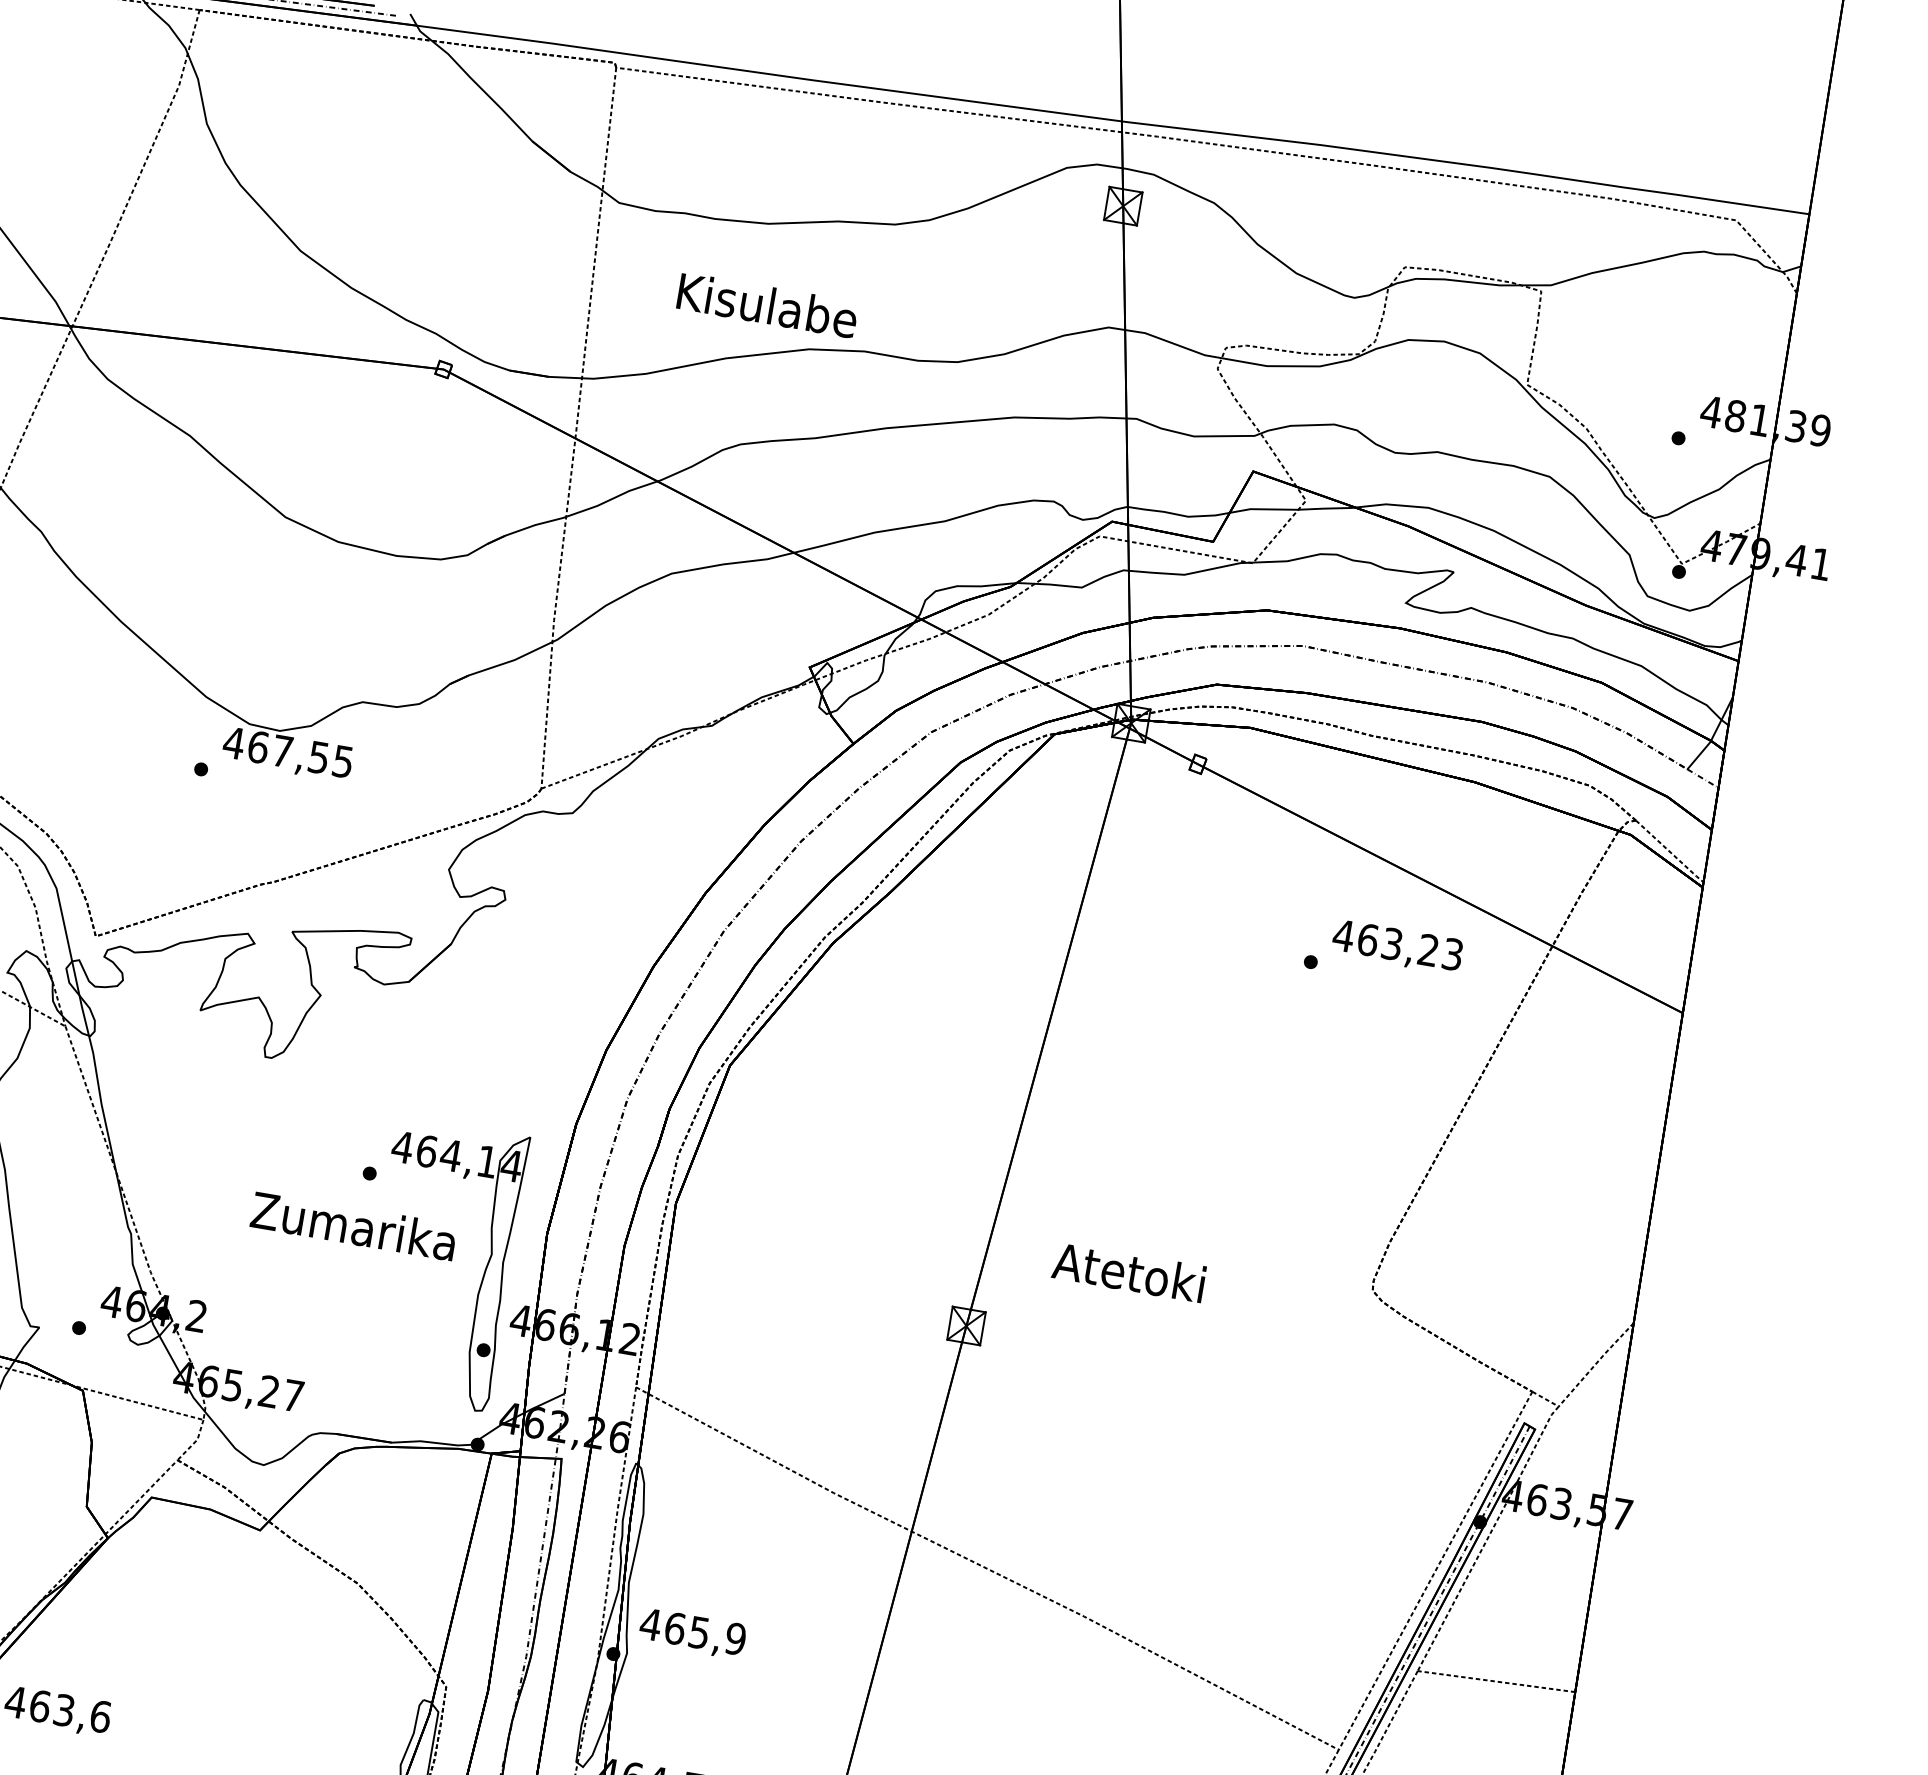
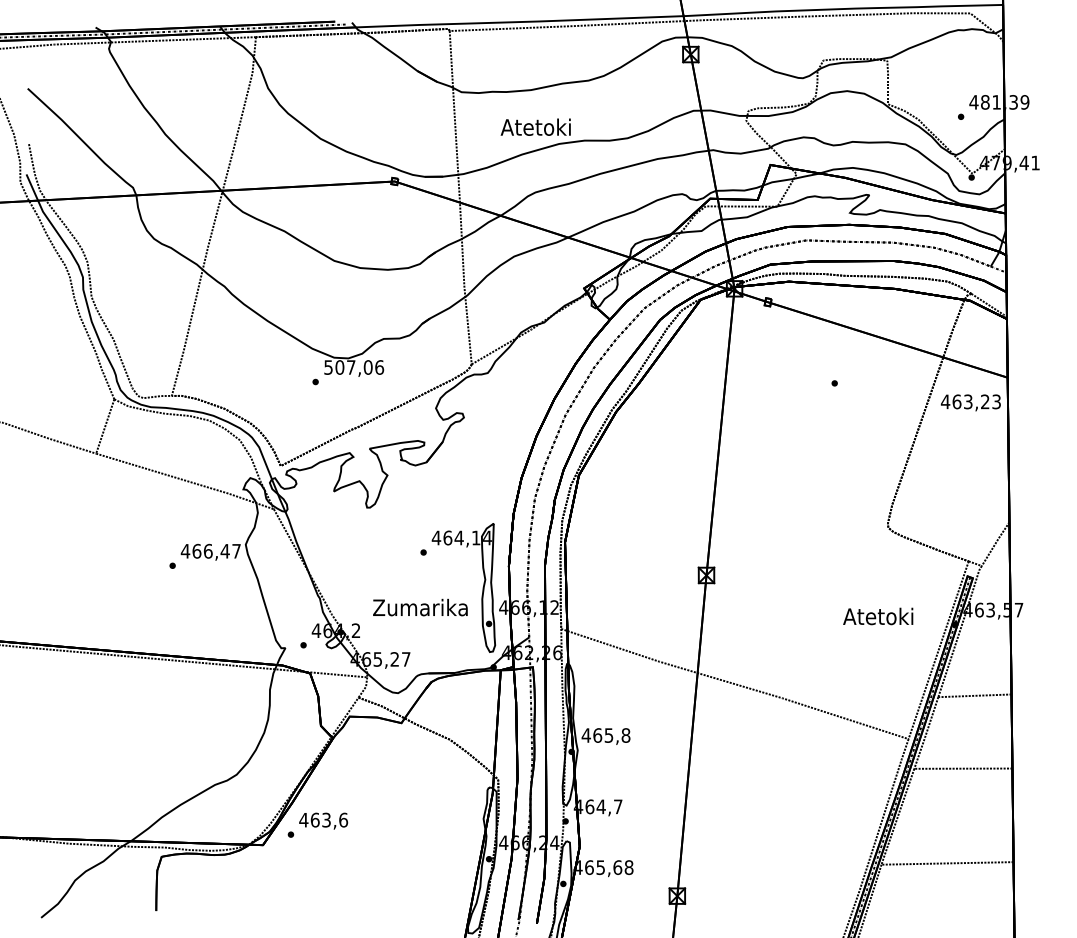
text: (766, 303) -> (536, 126), Kisulabe -> Atetoki
text: (287, 752) -> (353, 367), 467,55 -> 507,06
text: (1396, 946) -> (970, 402), moved
text: (353, 1225) -> (420, 607), moved
text: (1129, 1272) -> (878, 616), moved
text: (734, 1638) -> (625, 735), 465,9 -> 465,8

